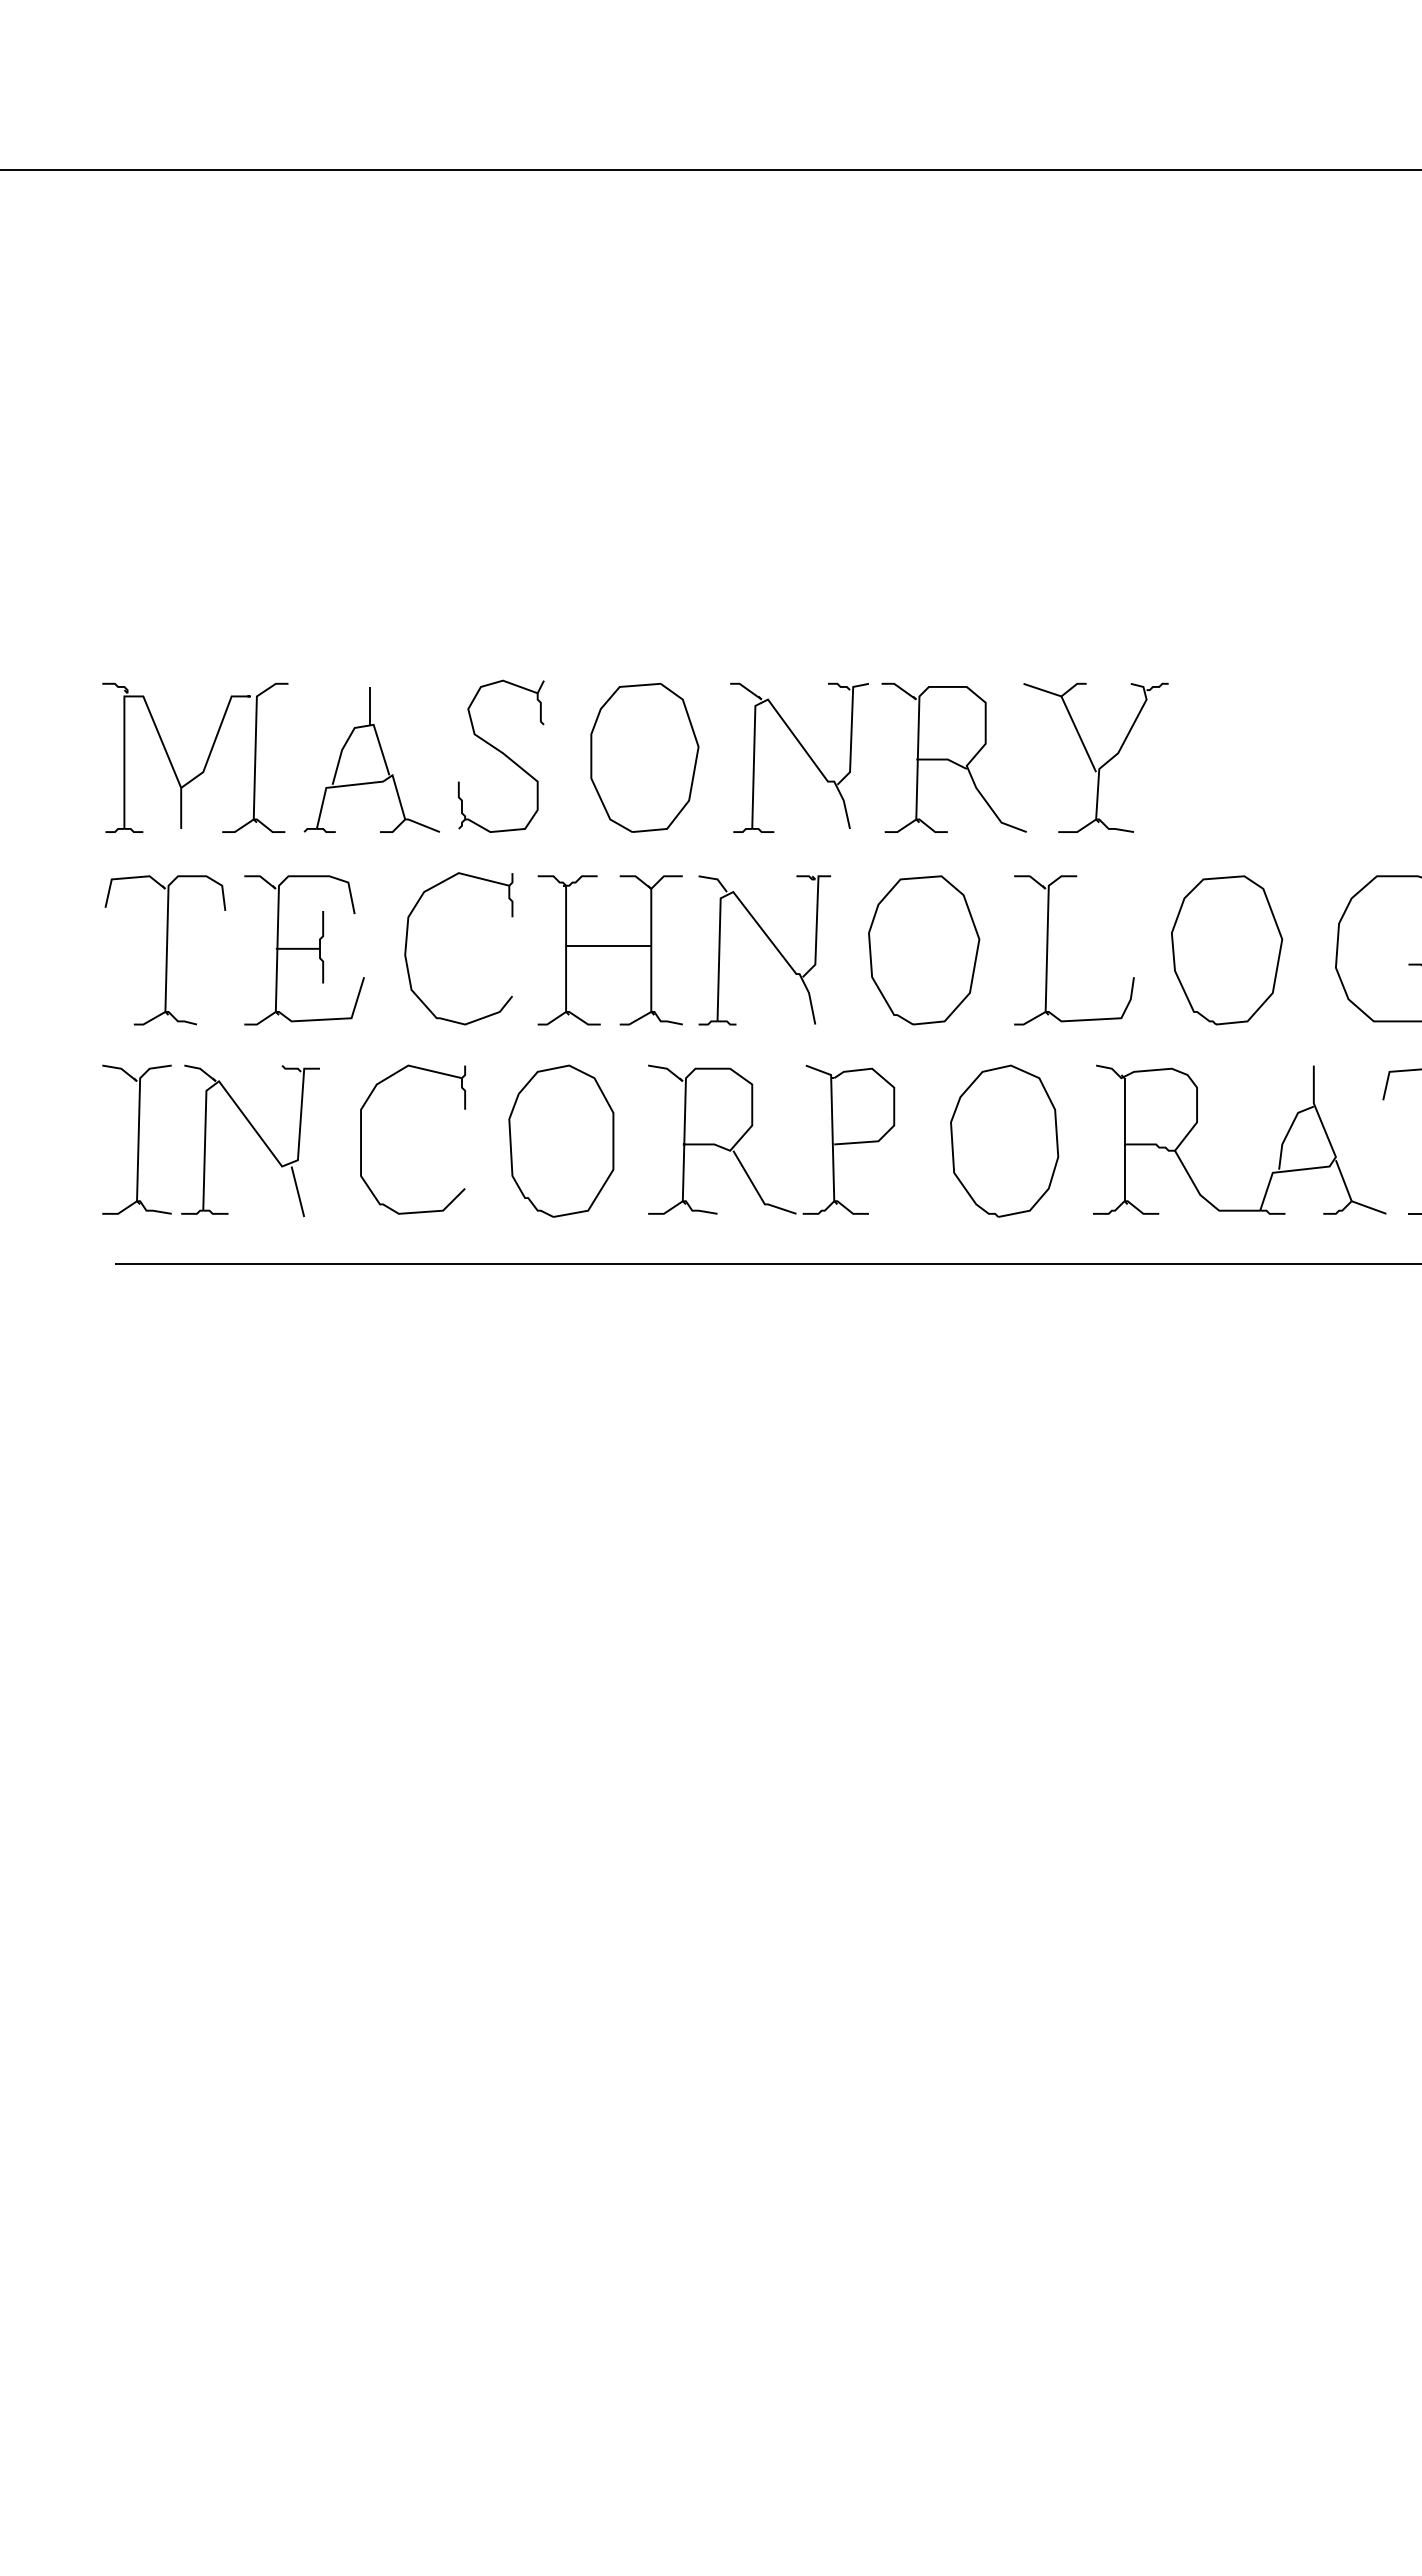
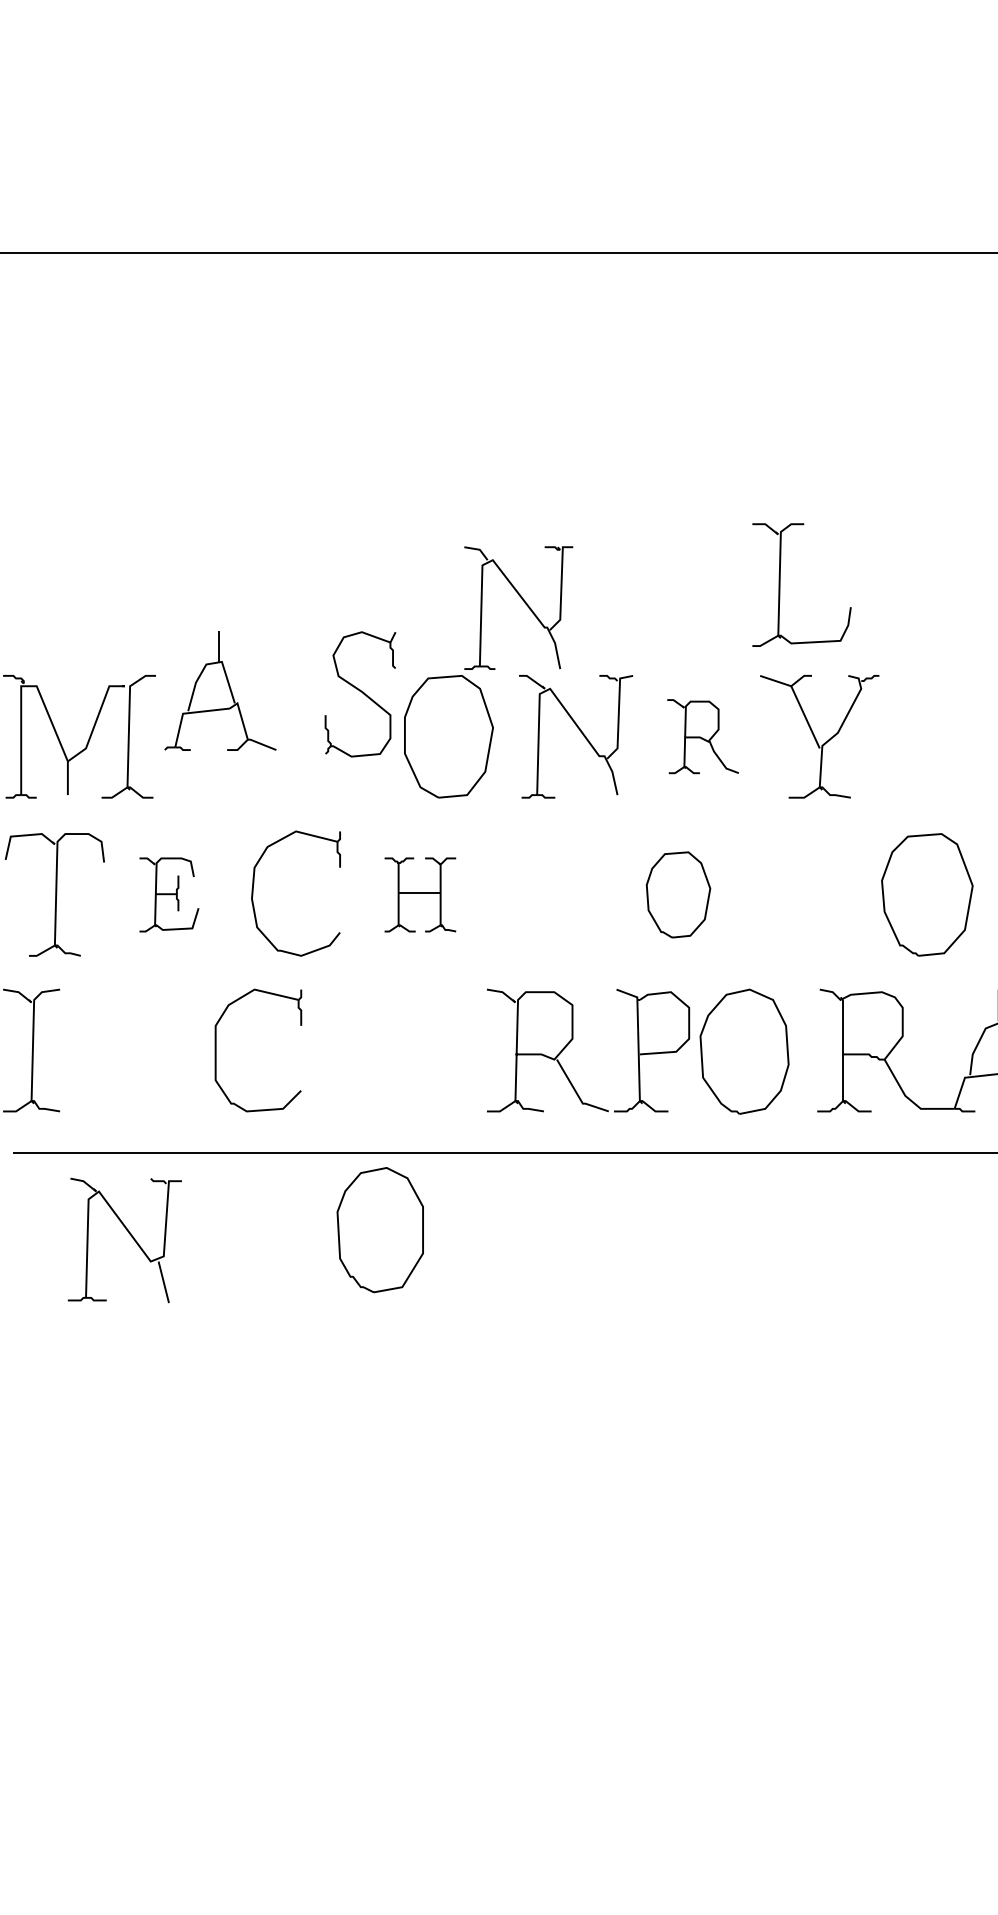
part: (500, 755) -> (359, 693), moved
part: (382, 757) -> (229, 688), moved
part: (953, 757) -> (702, 736), size x0.6
part: (771, 943) -> (524, 602), moved
part: (304, 950) -> (169, 895), size x0.6
part: (609, 950) -> (419, 895), size x0.6
part: (924, 950) -> (678, 895), size x0.7
part: (1048, 950) -> (780, 585), moved
part: (753, 1125) -> (573, 1038), moved
part: (258, 1136) -> (131, 1236), moved
part: (561, 1140) -> (380, 1229), moved

